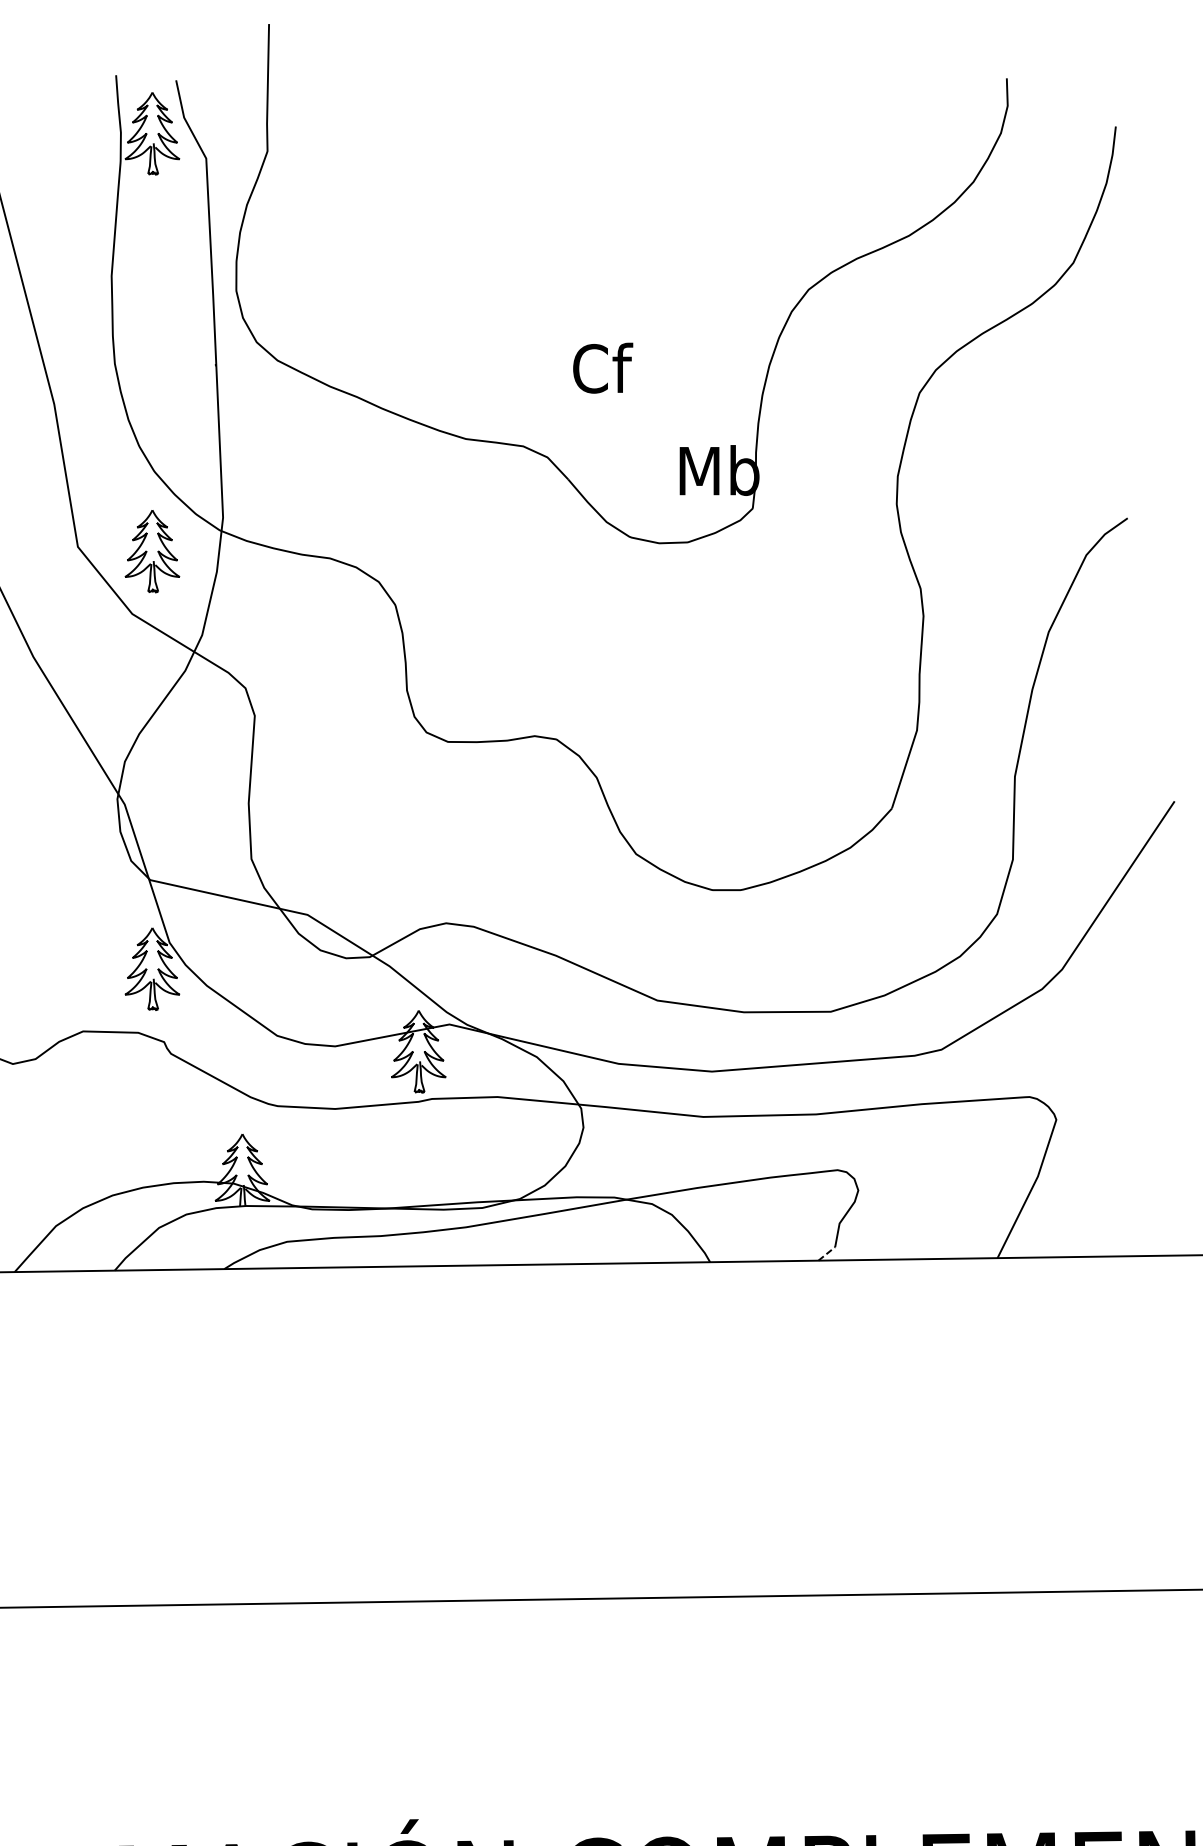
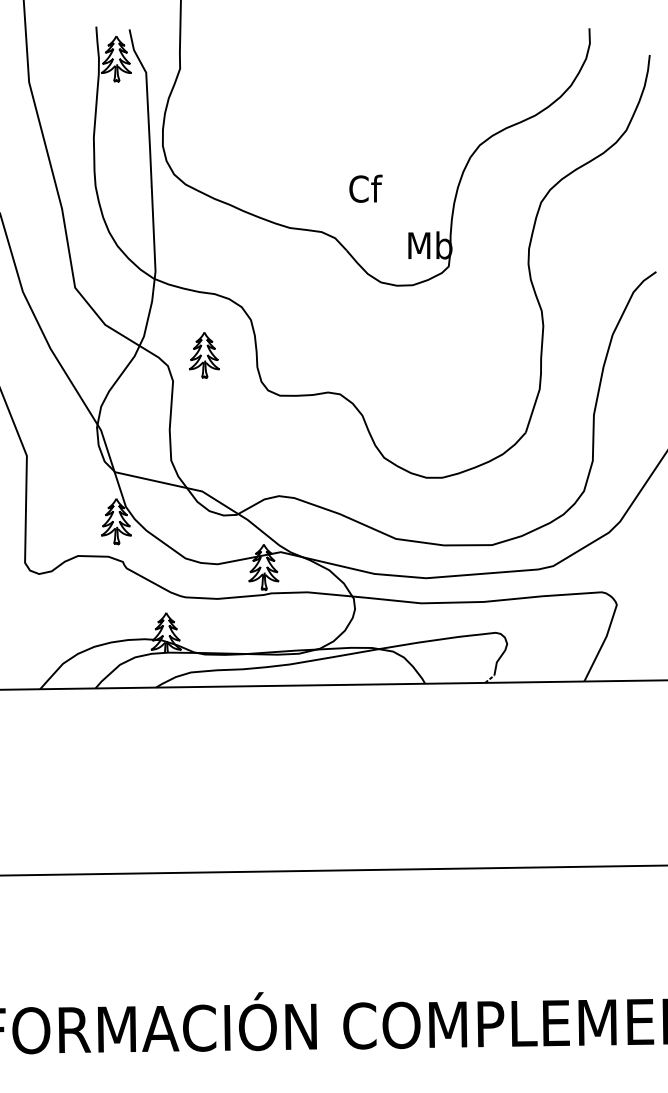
part: (152, 551) -> (204, 355), moved

